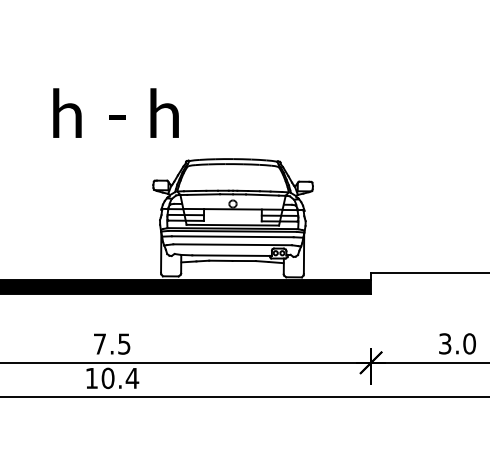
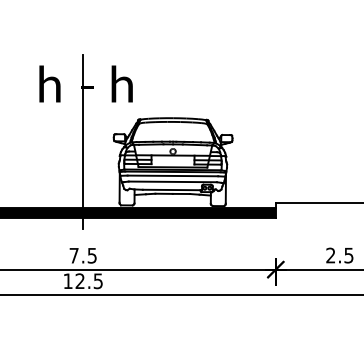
line: (112, 190) -> (83, 141), added
text: (456, 343) -> (339, 255), 3.0 -> 2.5
text: (120, 378) -> (89, 281), 10.4 -> 12.5

